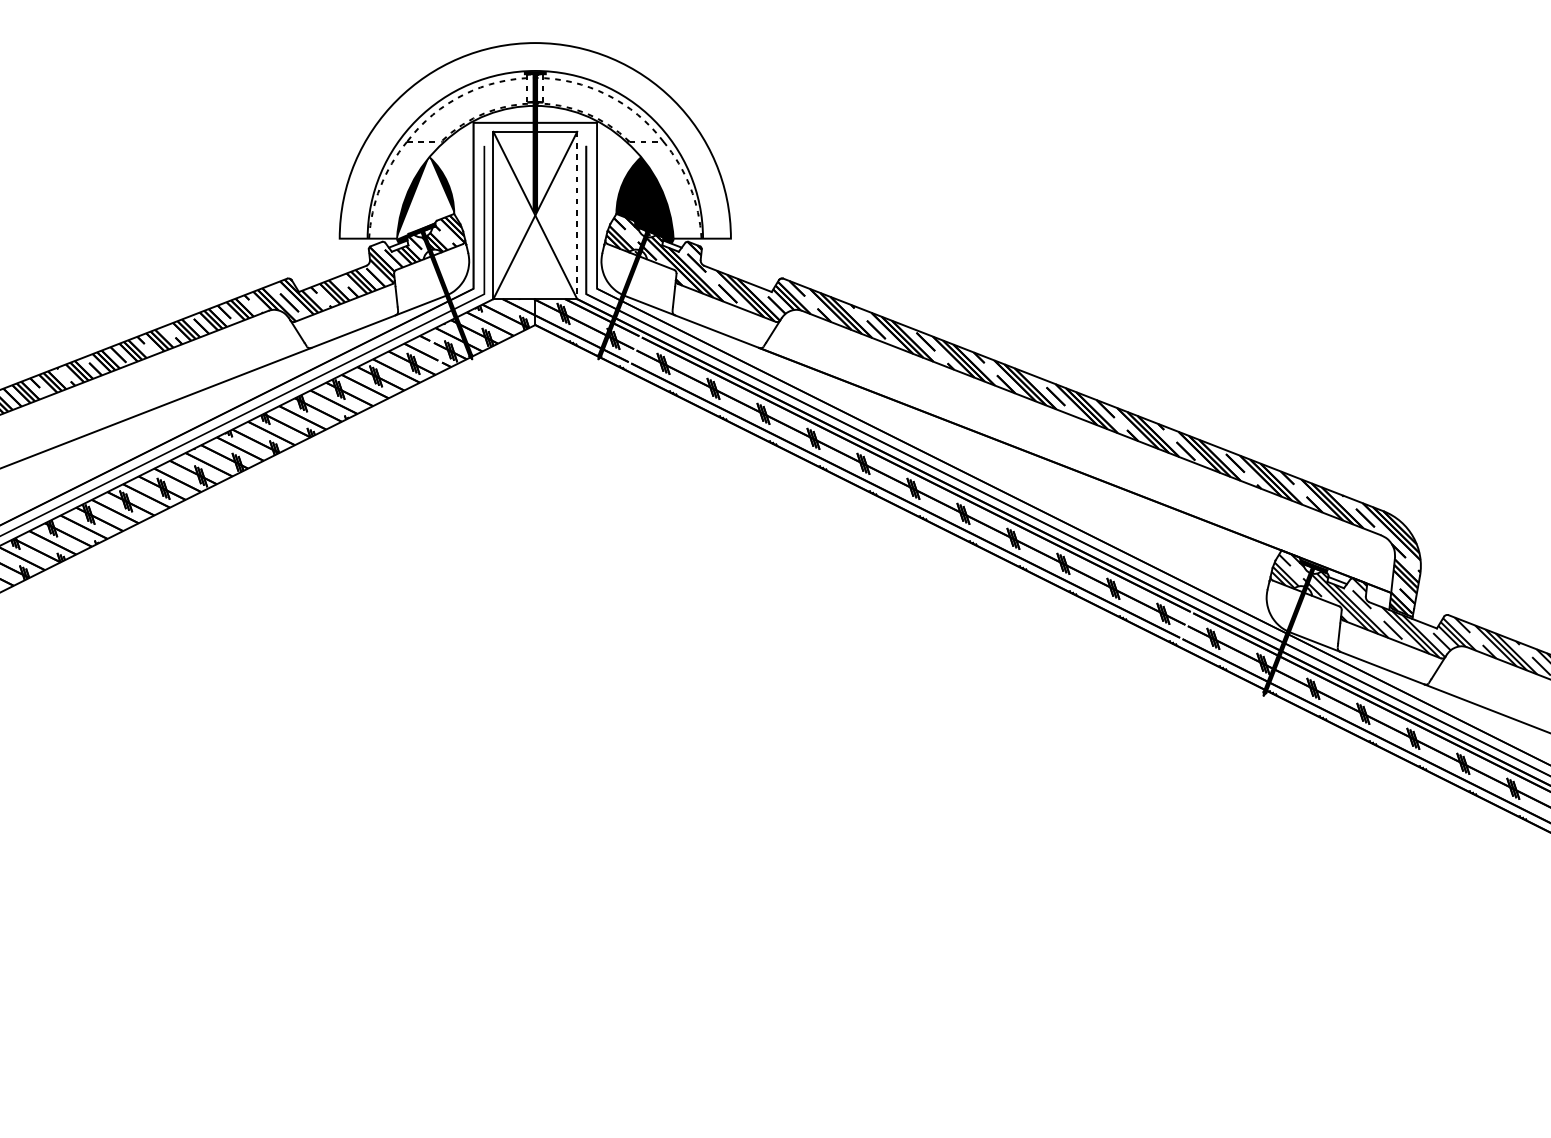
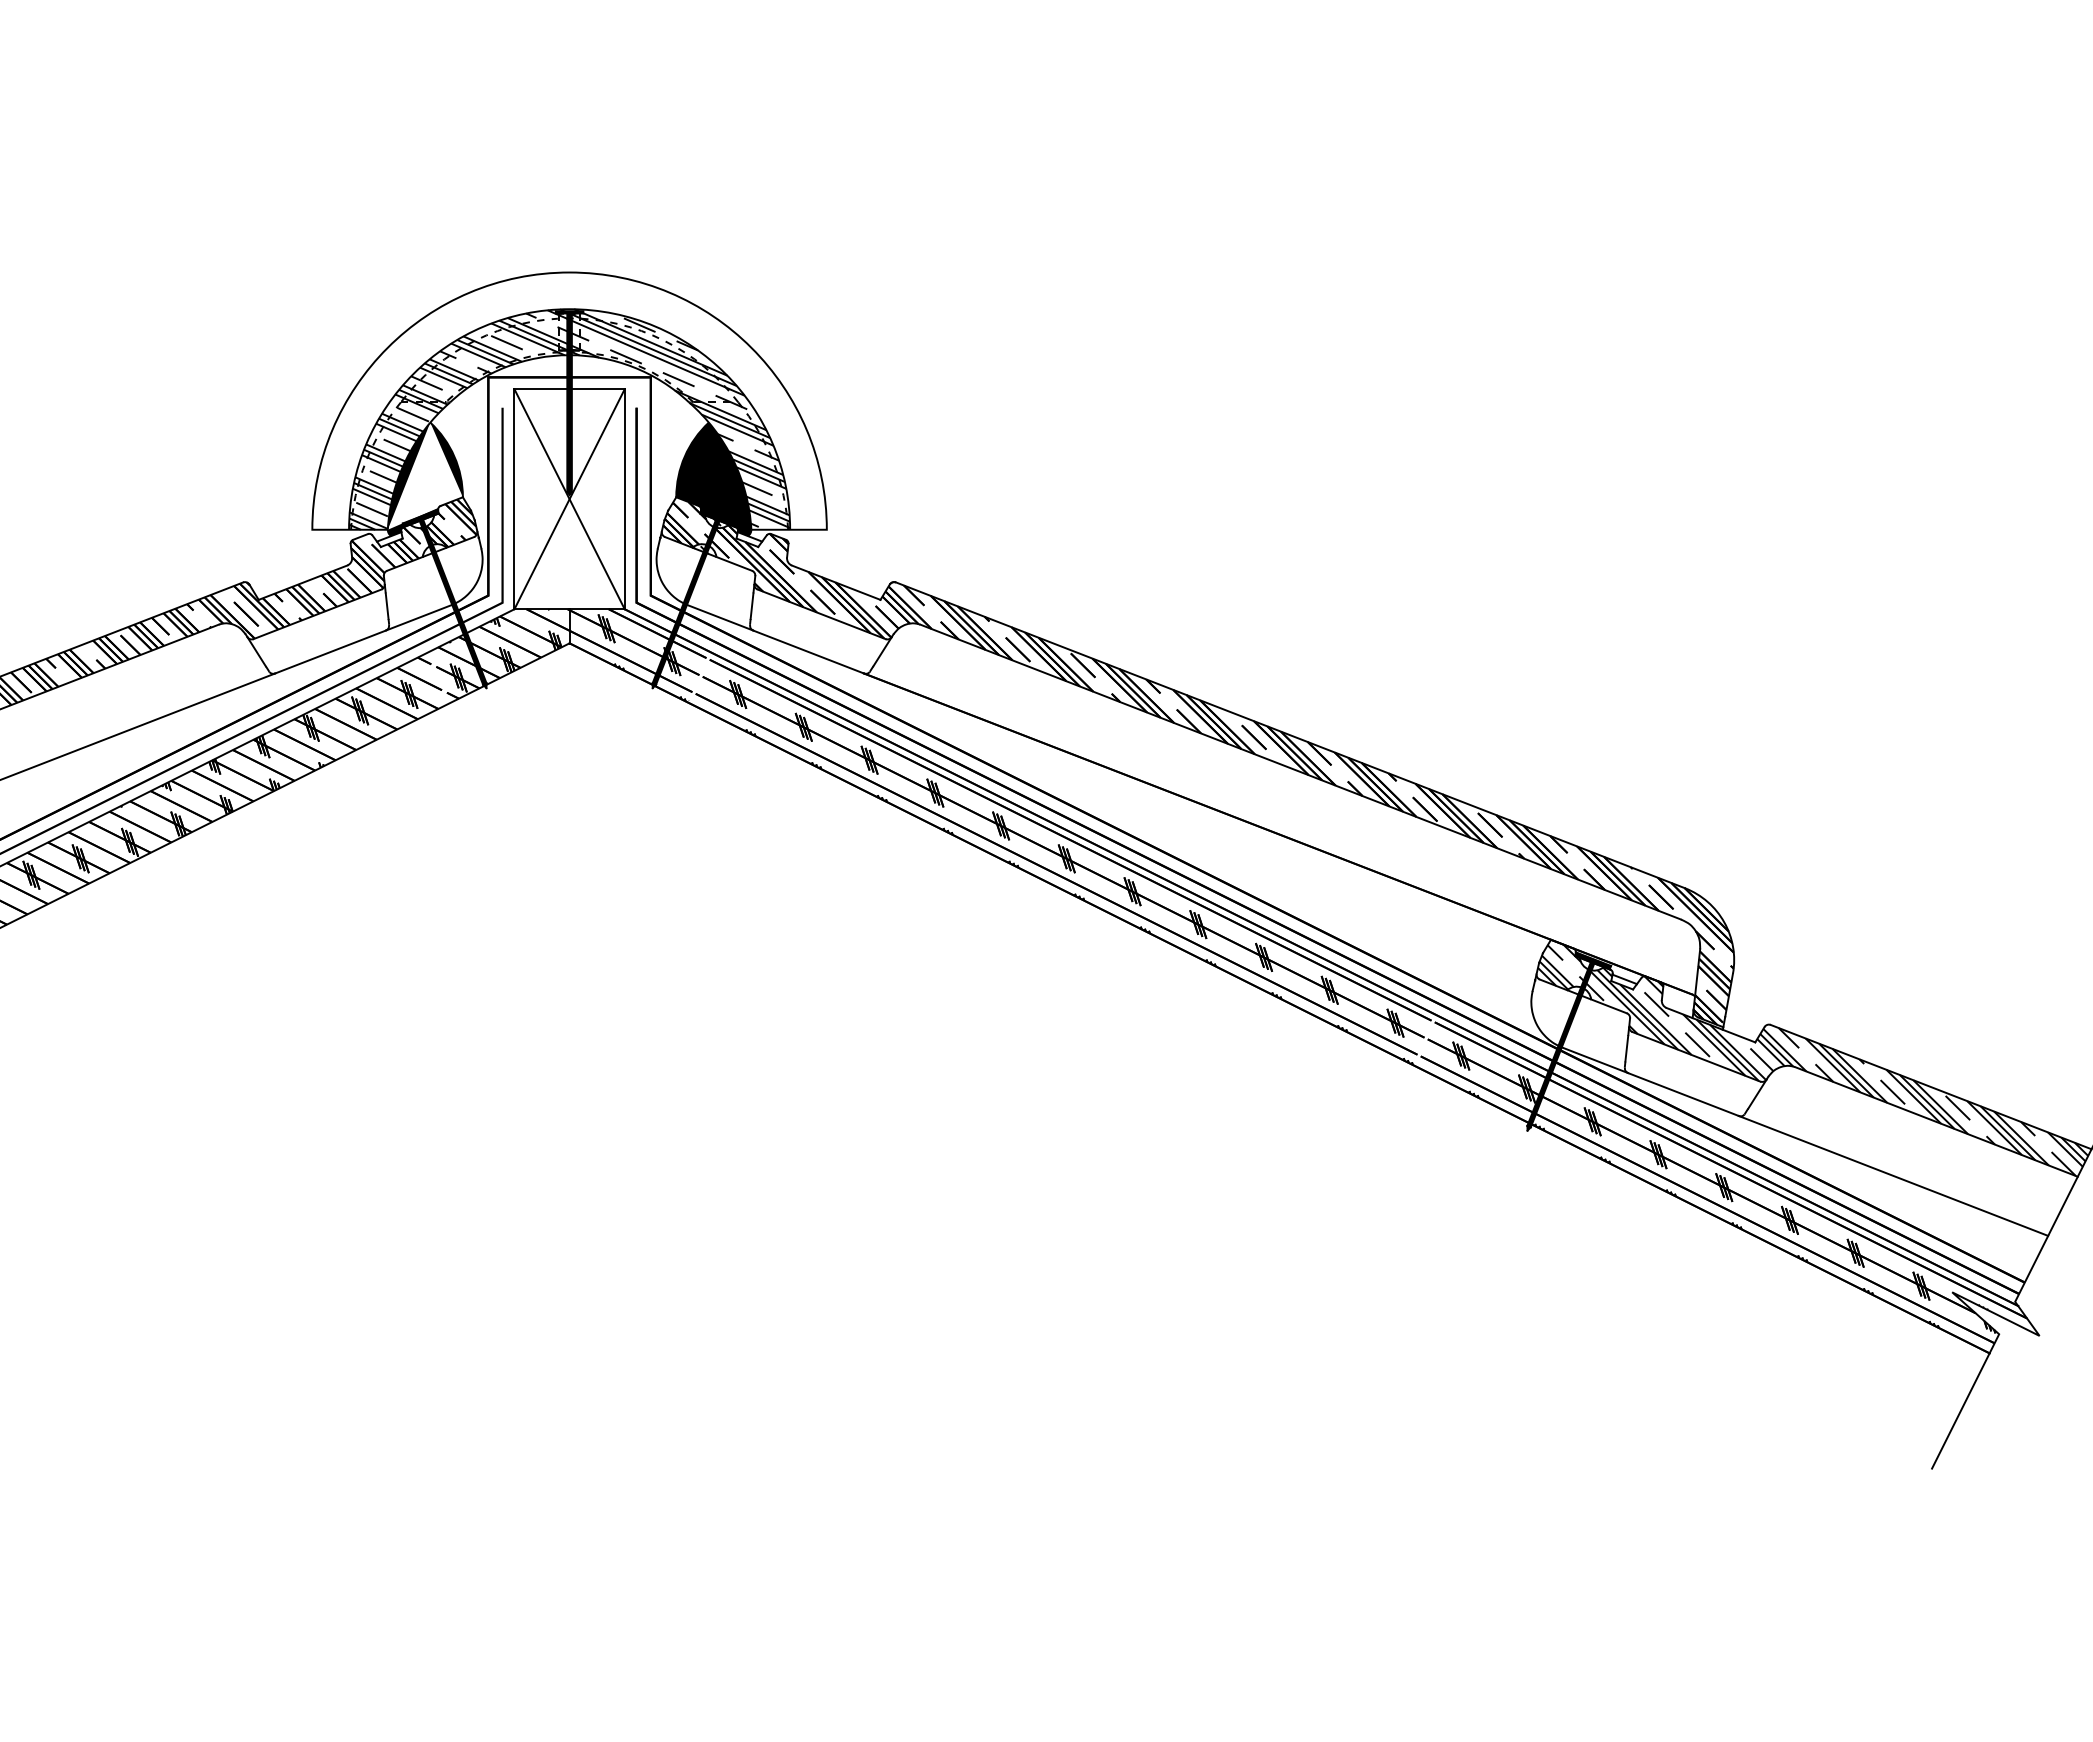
hatch: (535, 154) -> (569, 419), added
line: (577, 215) -> (624, 499), dashed -> solid

